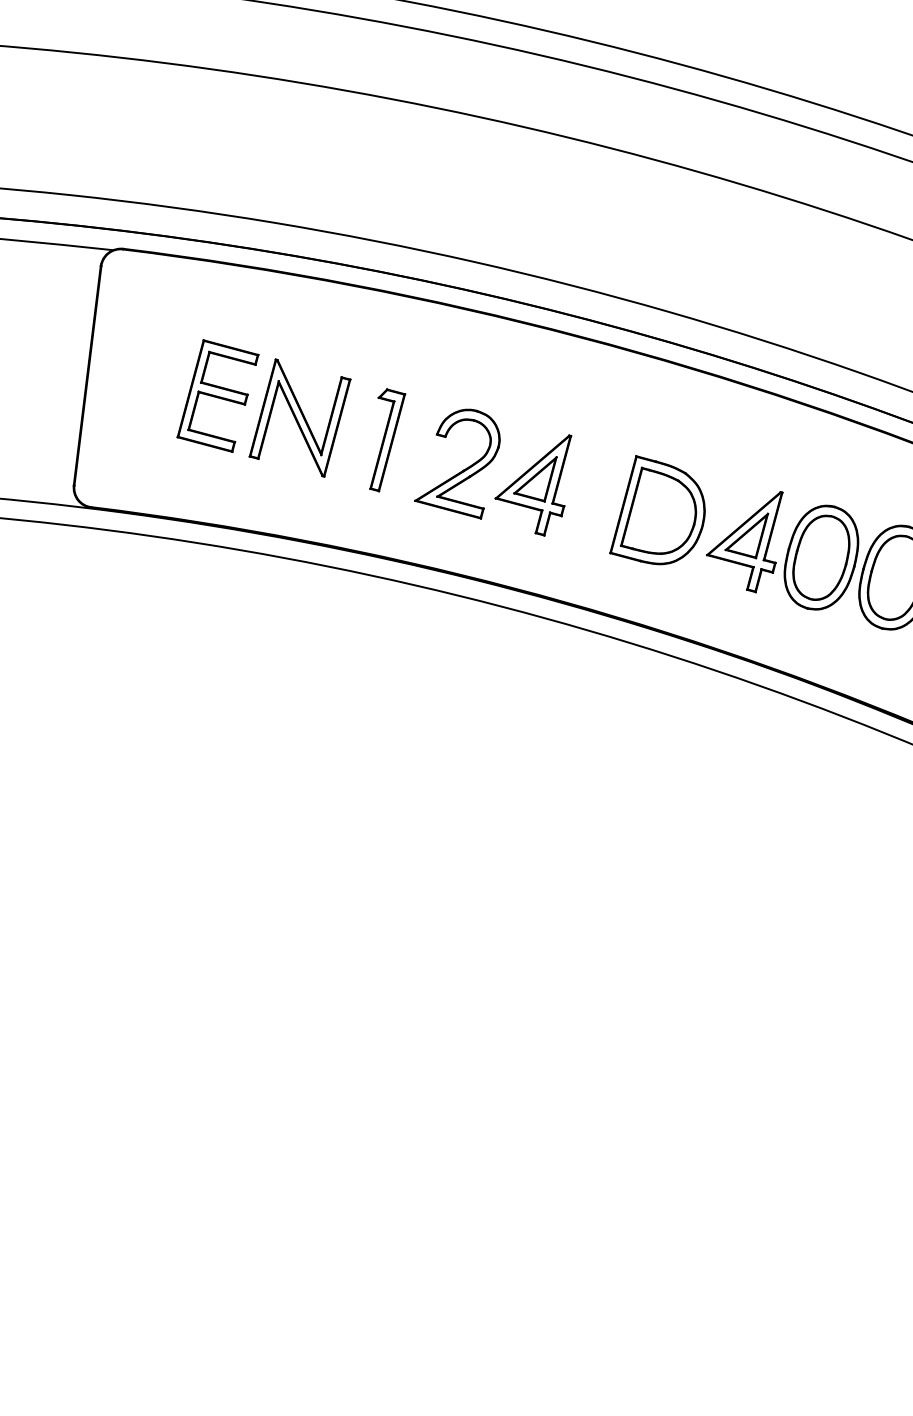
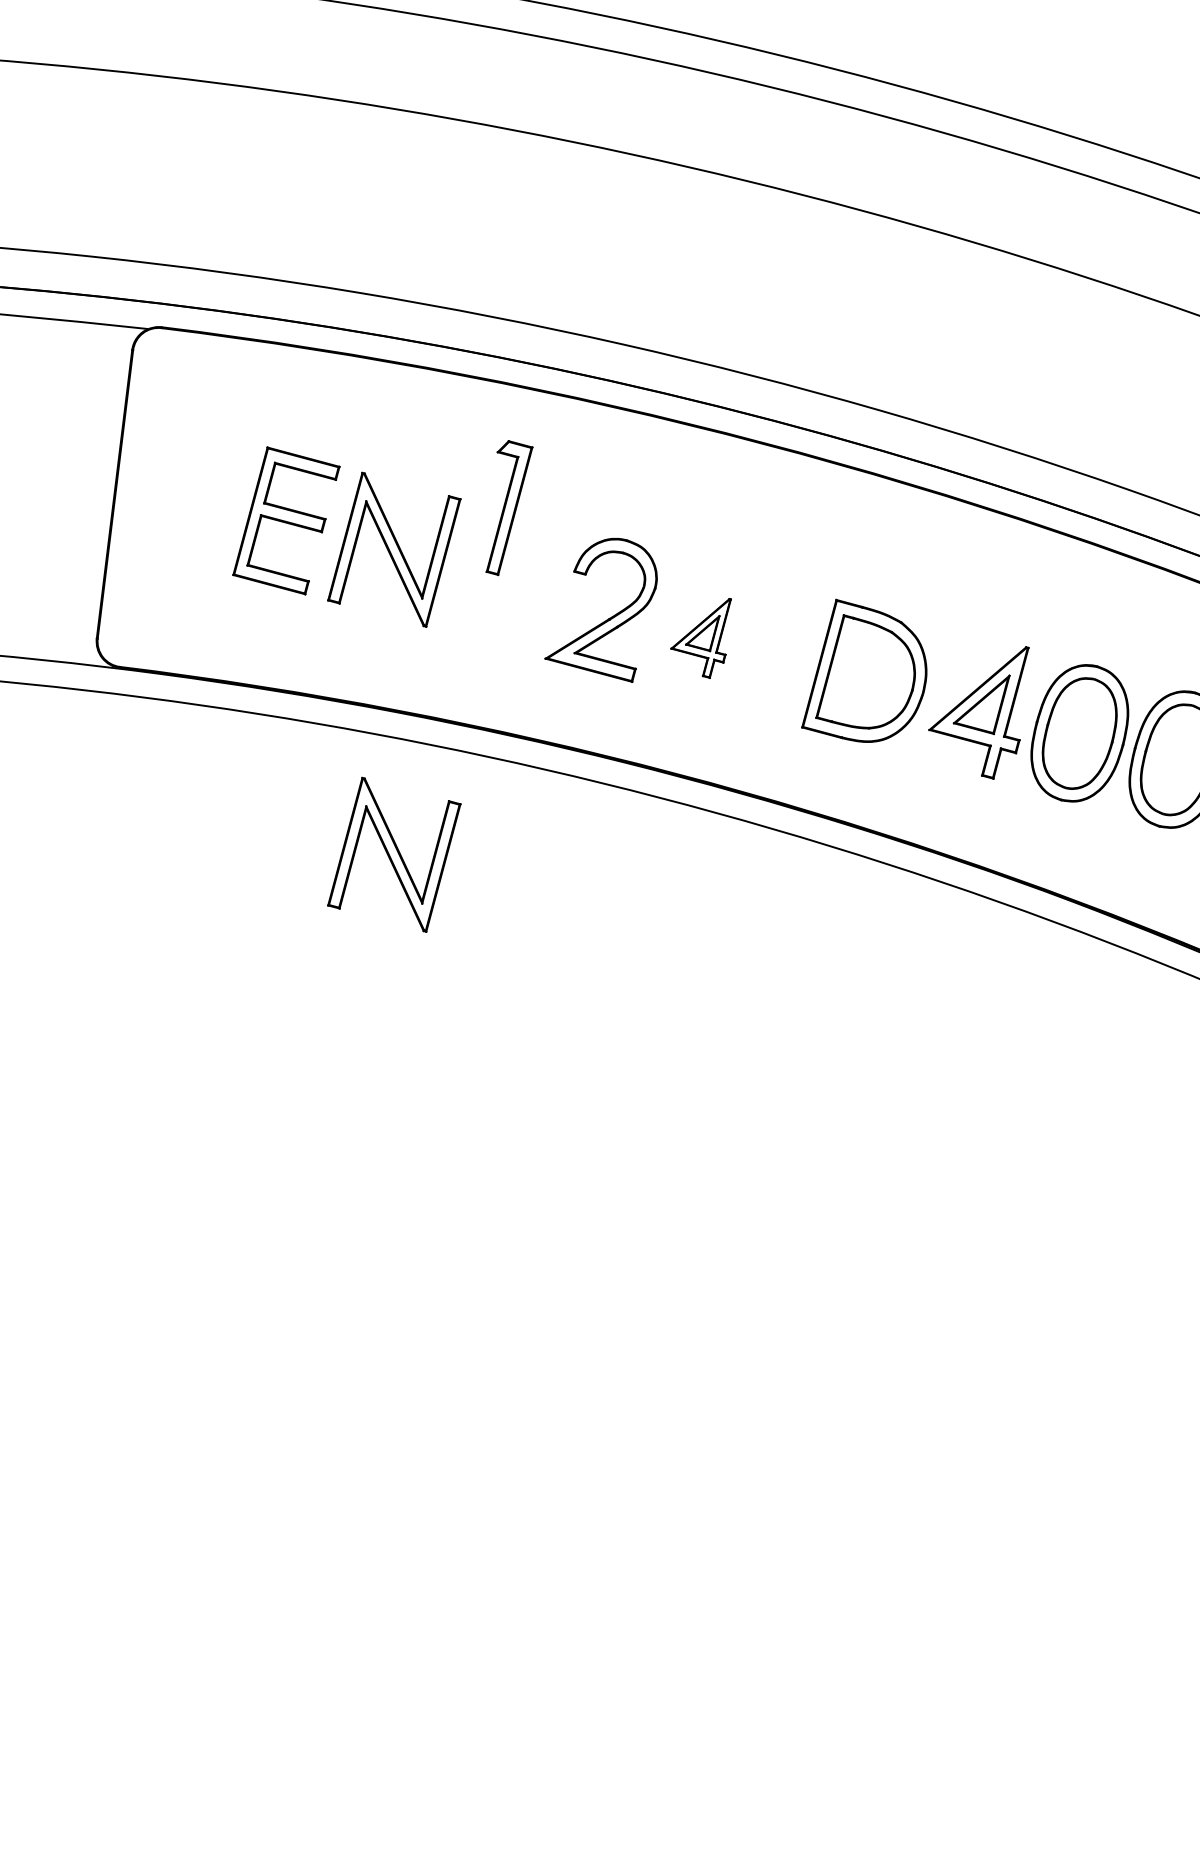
part: (387, 440) -> (509, 508), moved
part: (533, 485) -> (701, 638), size x0.6
part: (299, 649) -> (393, 854), added

